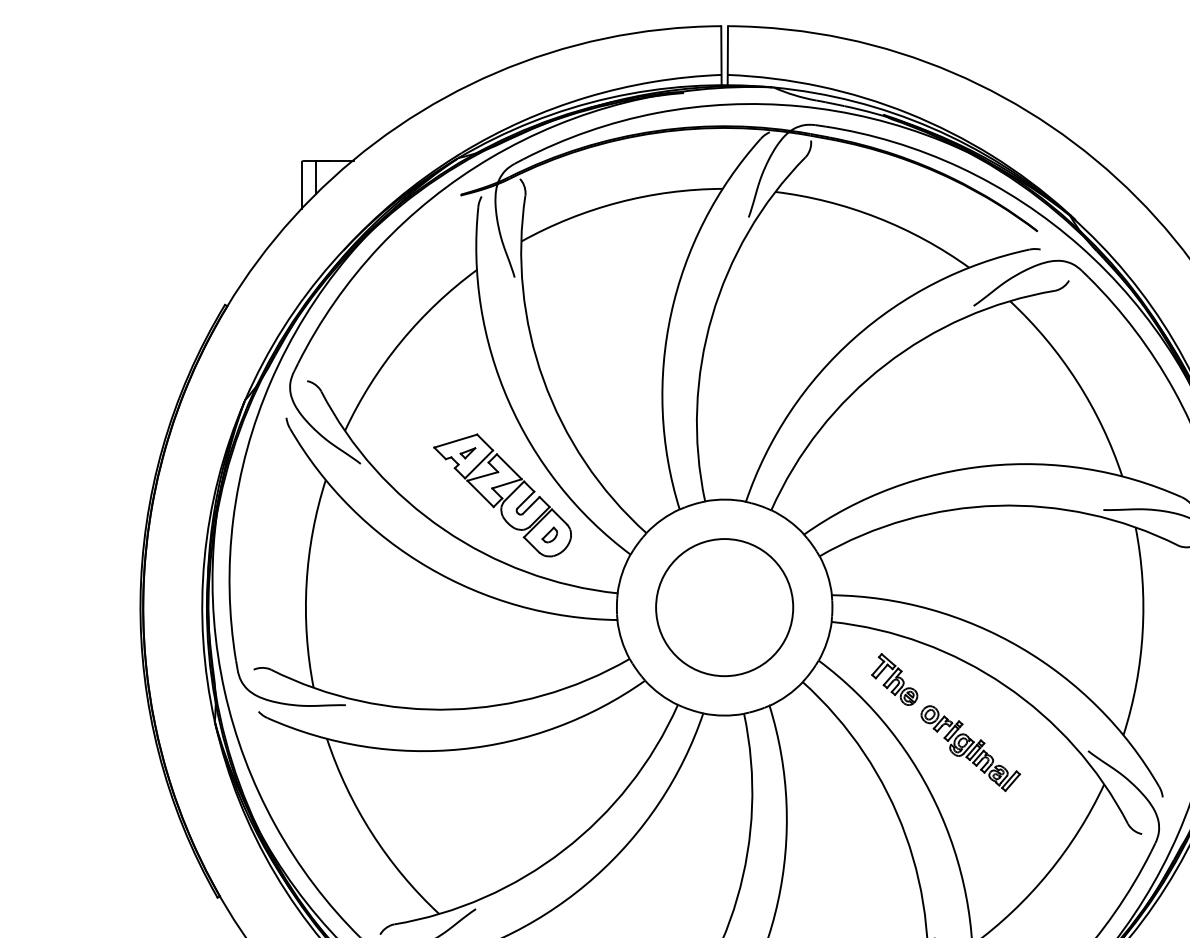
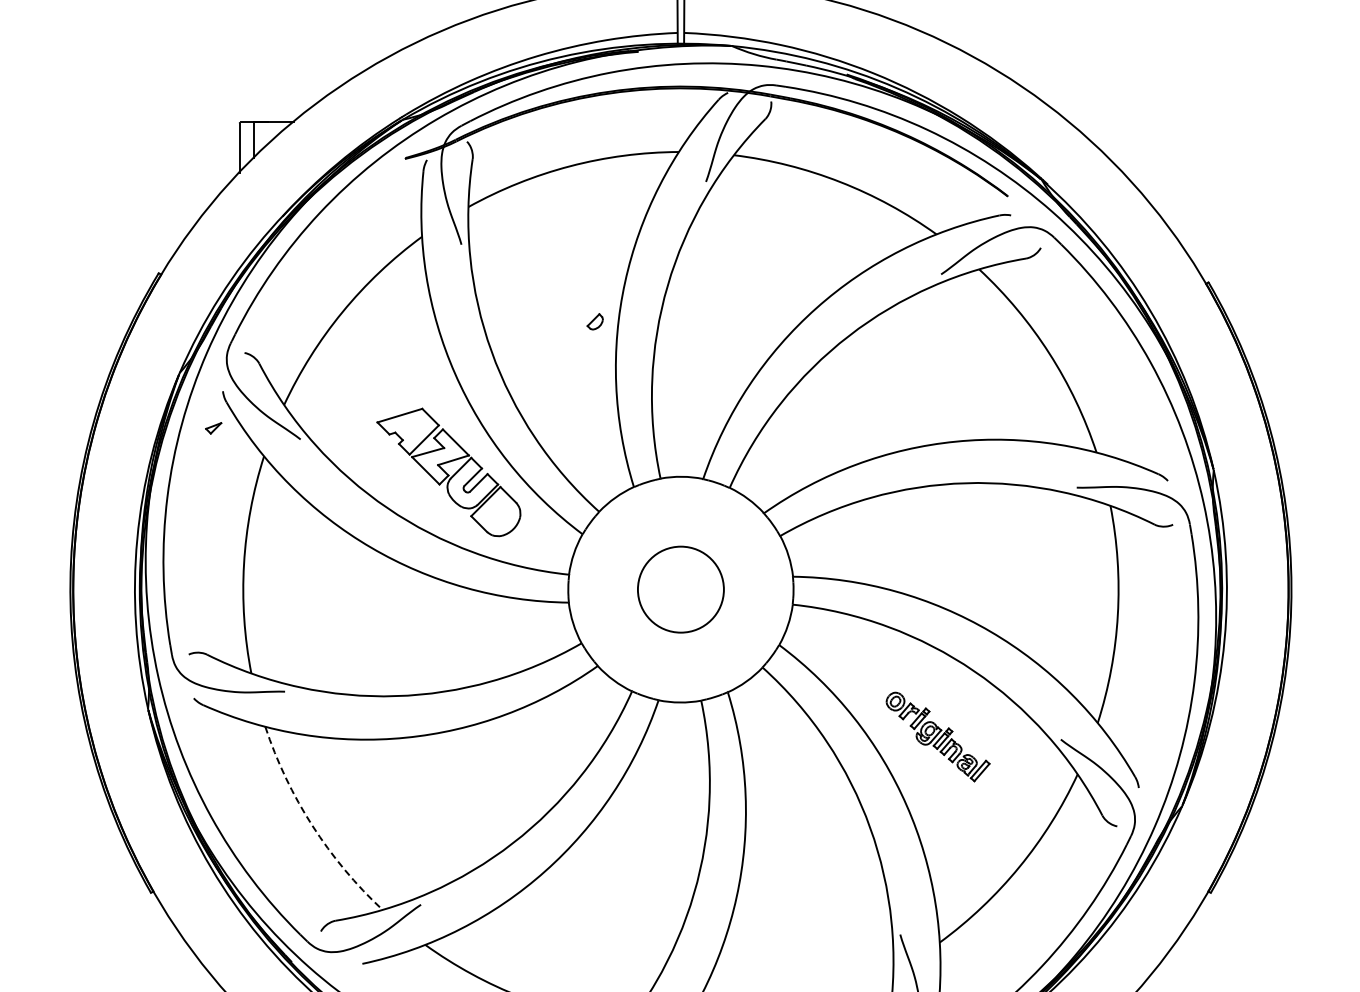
part: (467, 453) -> (213, 428), moved
part: (549, 534) -> (594, 321), moved
circle: (724, 607) -> (680, 589), size x0.6
part: (894, 679) -> (858, 664), removed
arc: (372, 833) -> (312, 825), solid -> dashed

